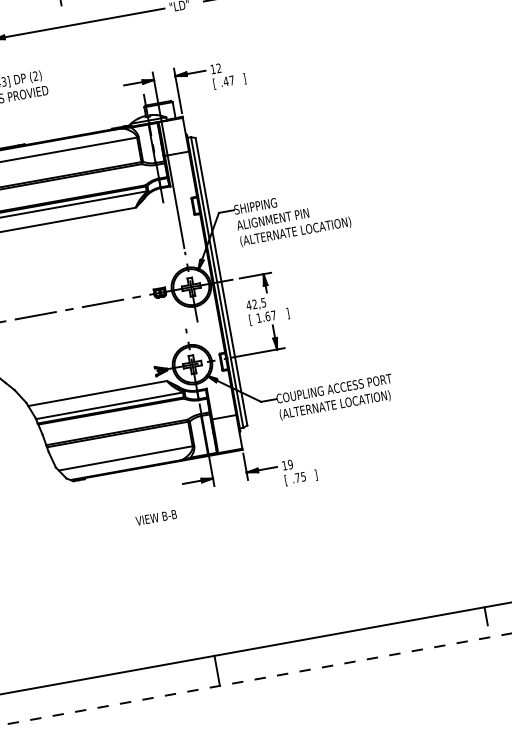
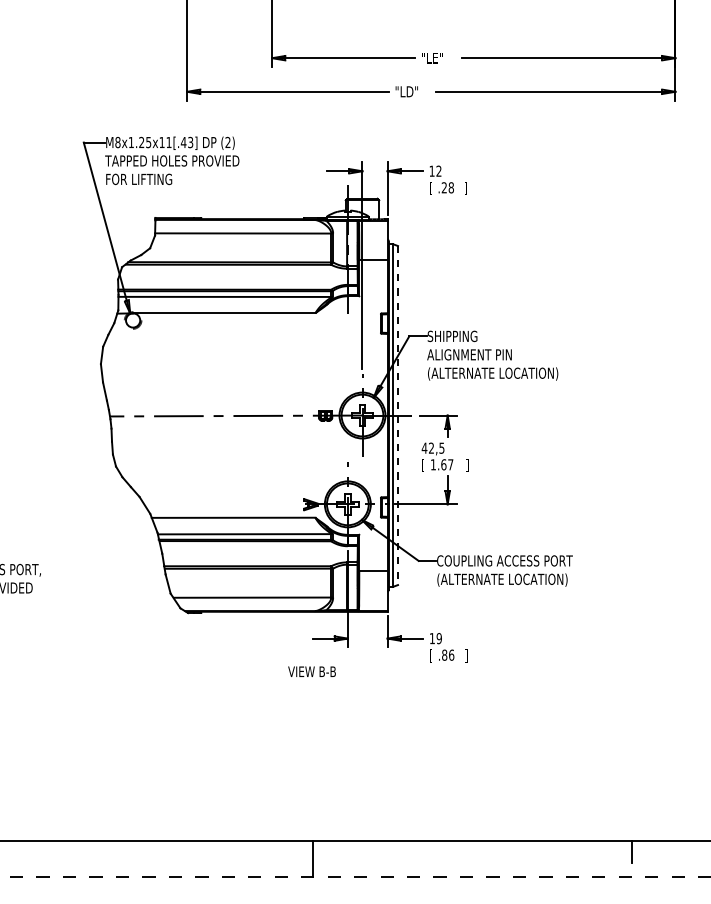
text: (228, 80) -> (447, 187), .47 -> .28
line: (221, 281) -> (398, 415), solid -> dashed
text: (300, 476) -> (448, 654), .75 -> .86
text: (155, 517) -> (311, 671), moved

